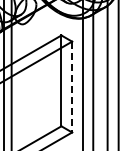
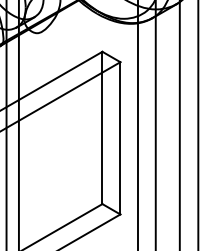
line: (72, 87) -> (120, 139), dashed -> solid

